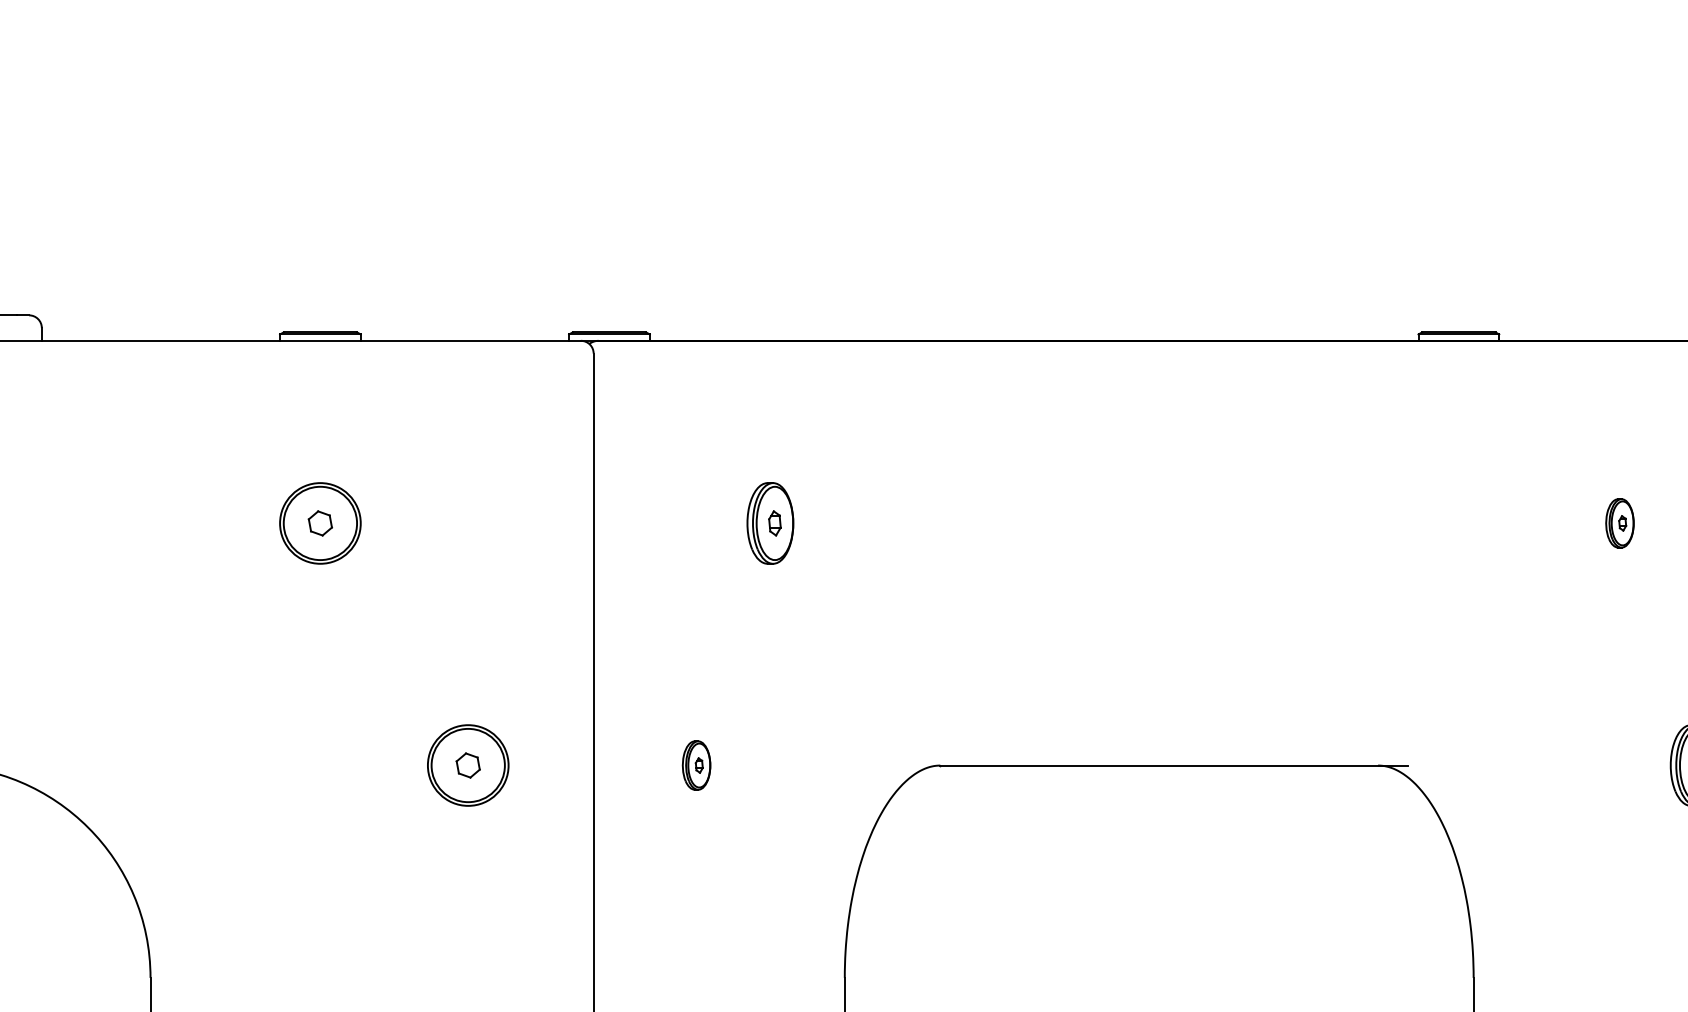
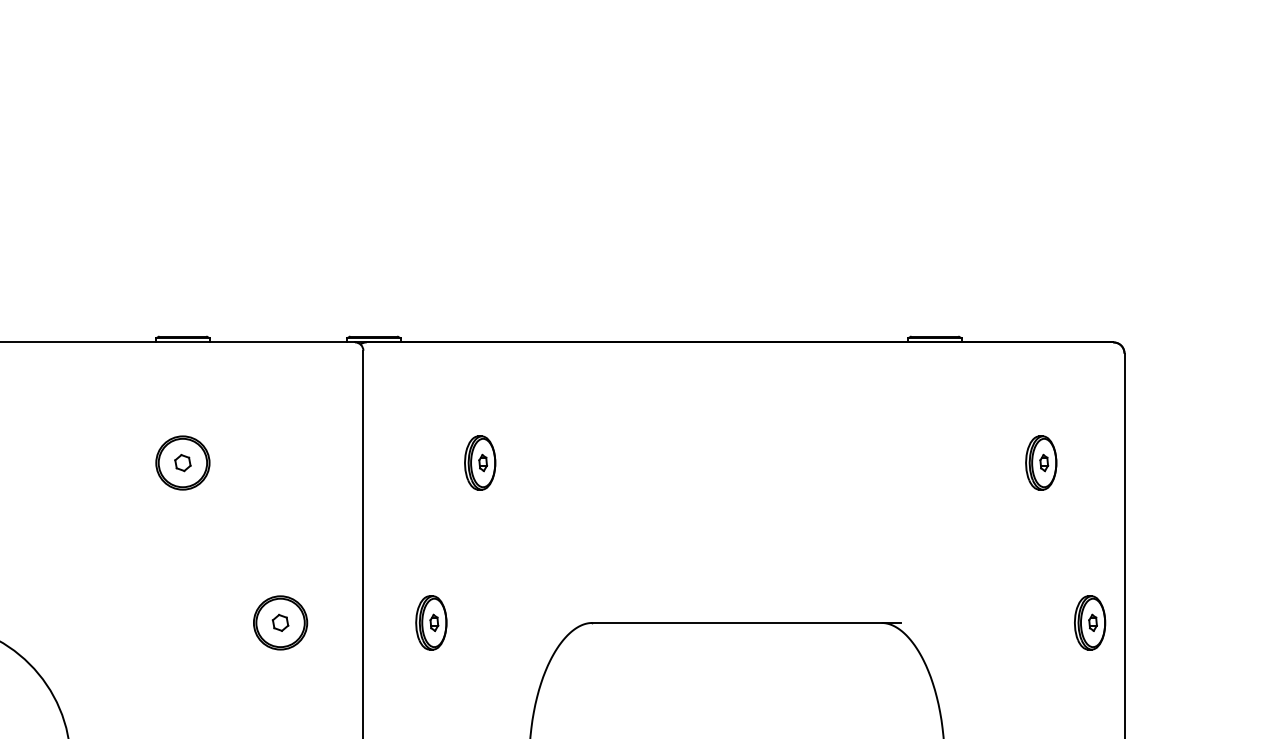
part: (1620, 522) -> (1041, 462), size x1.67
part: (696, 764) -> (431, 622), size x1.67

